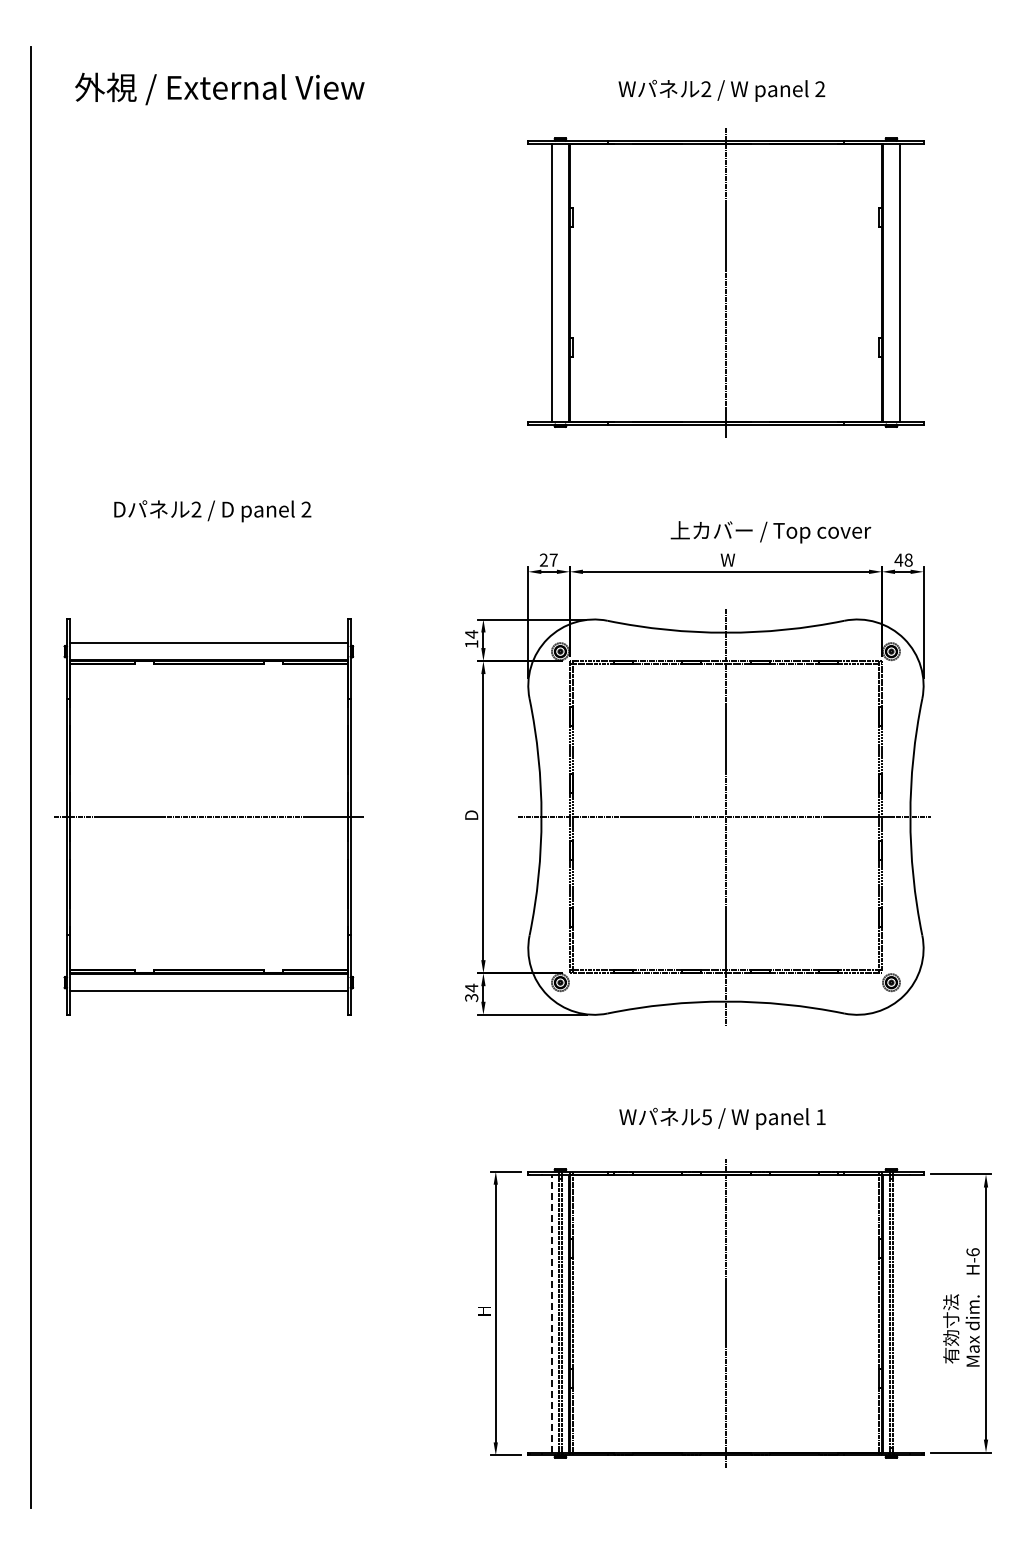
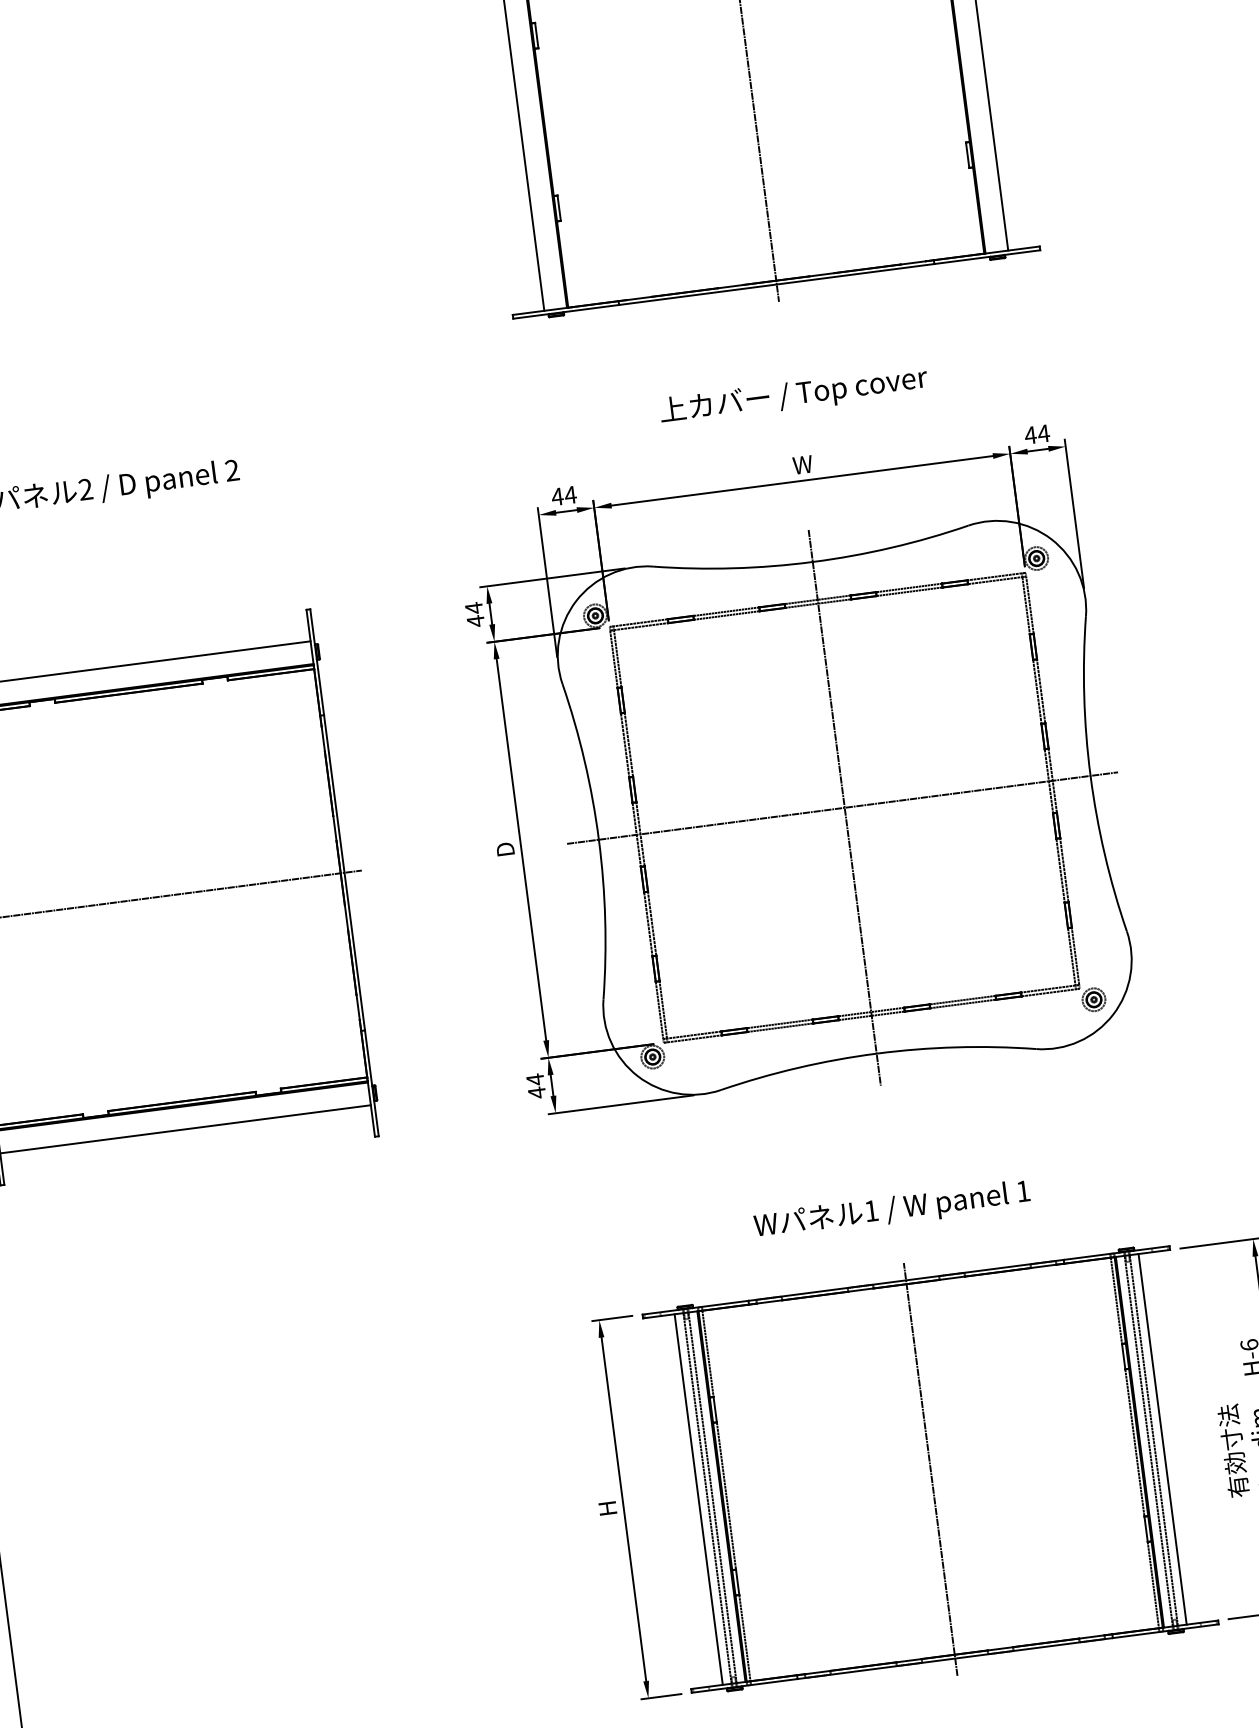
text: (770, 532) -> (793, 396), moved
text: (548, 559) -> (563, 495), 27 -> 44
text: (908, 559) -> (1043, 432), 48 -> 44
text: (471, 643) -> (475, 620), 14 -> 44
text: (471, 997) -> (536, 1092), 34 -> 44
text: (706, 1117) -> (870, 1211), 5 -> 1
line: (551, 1313) -> (698, 1499), dashed -> solid
line: (899, 1313) -> (1161, 1439), added

